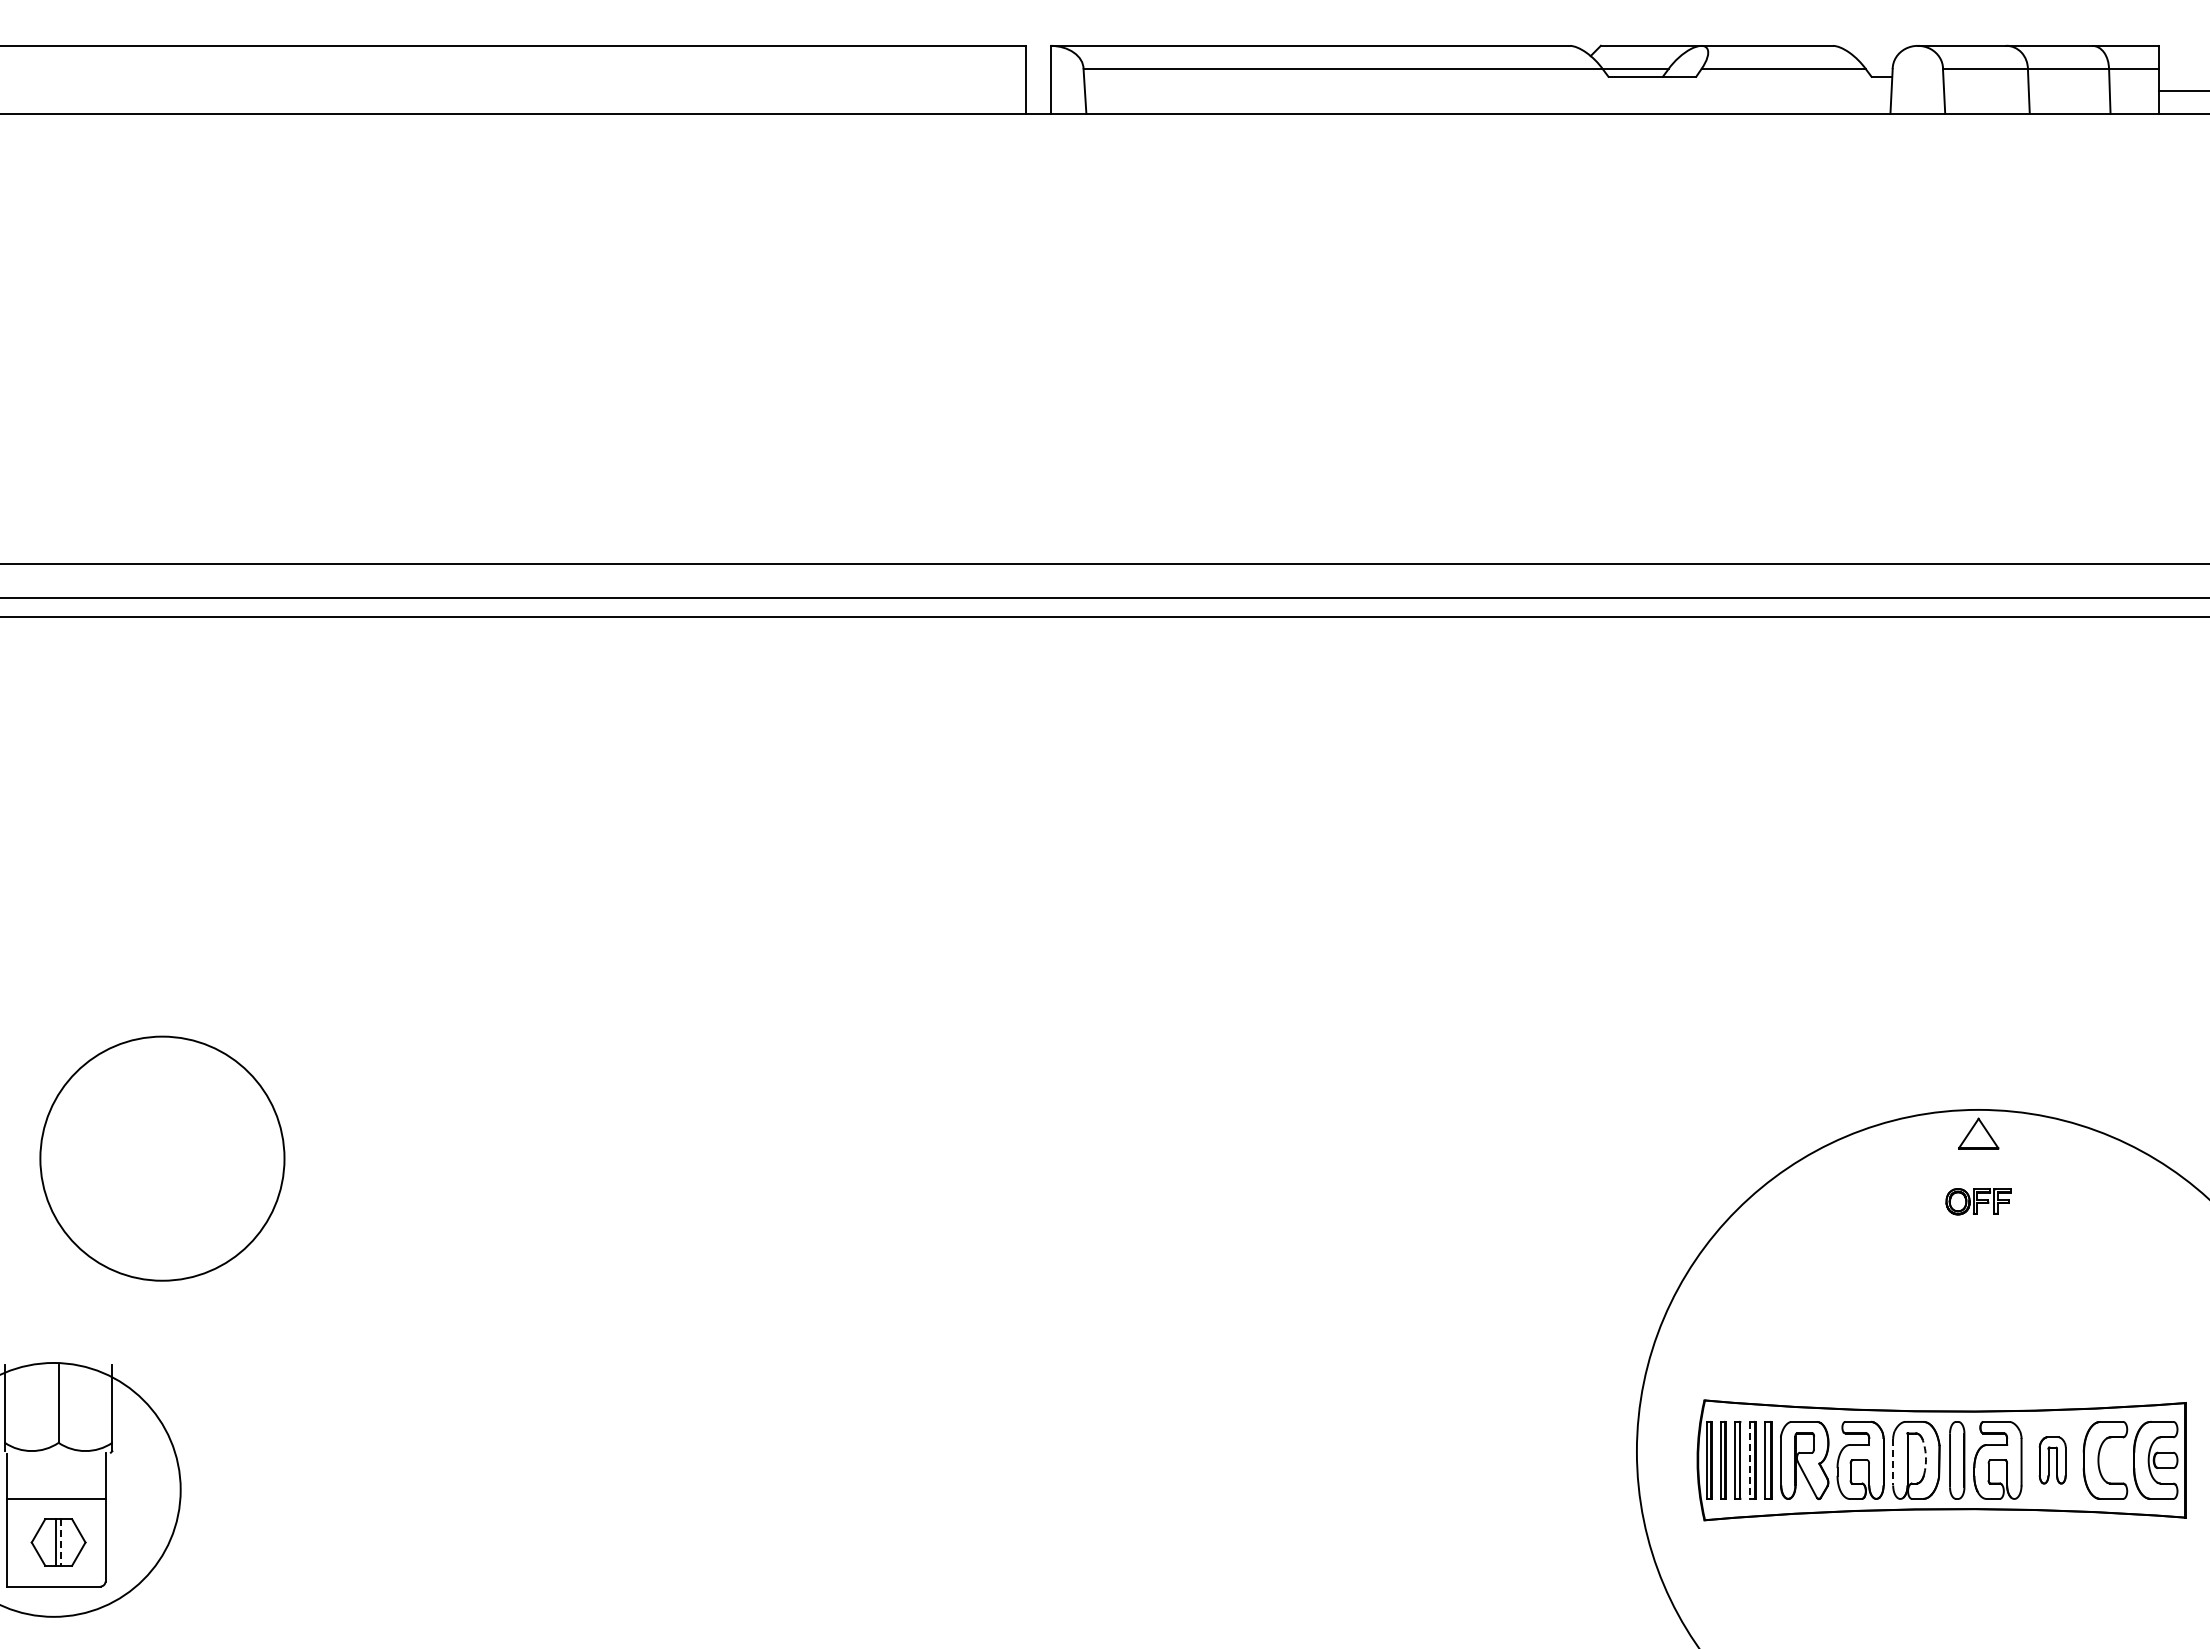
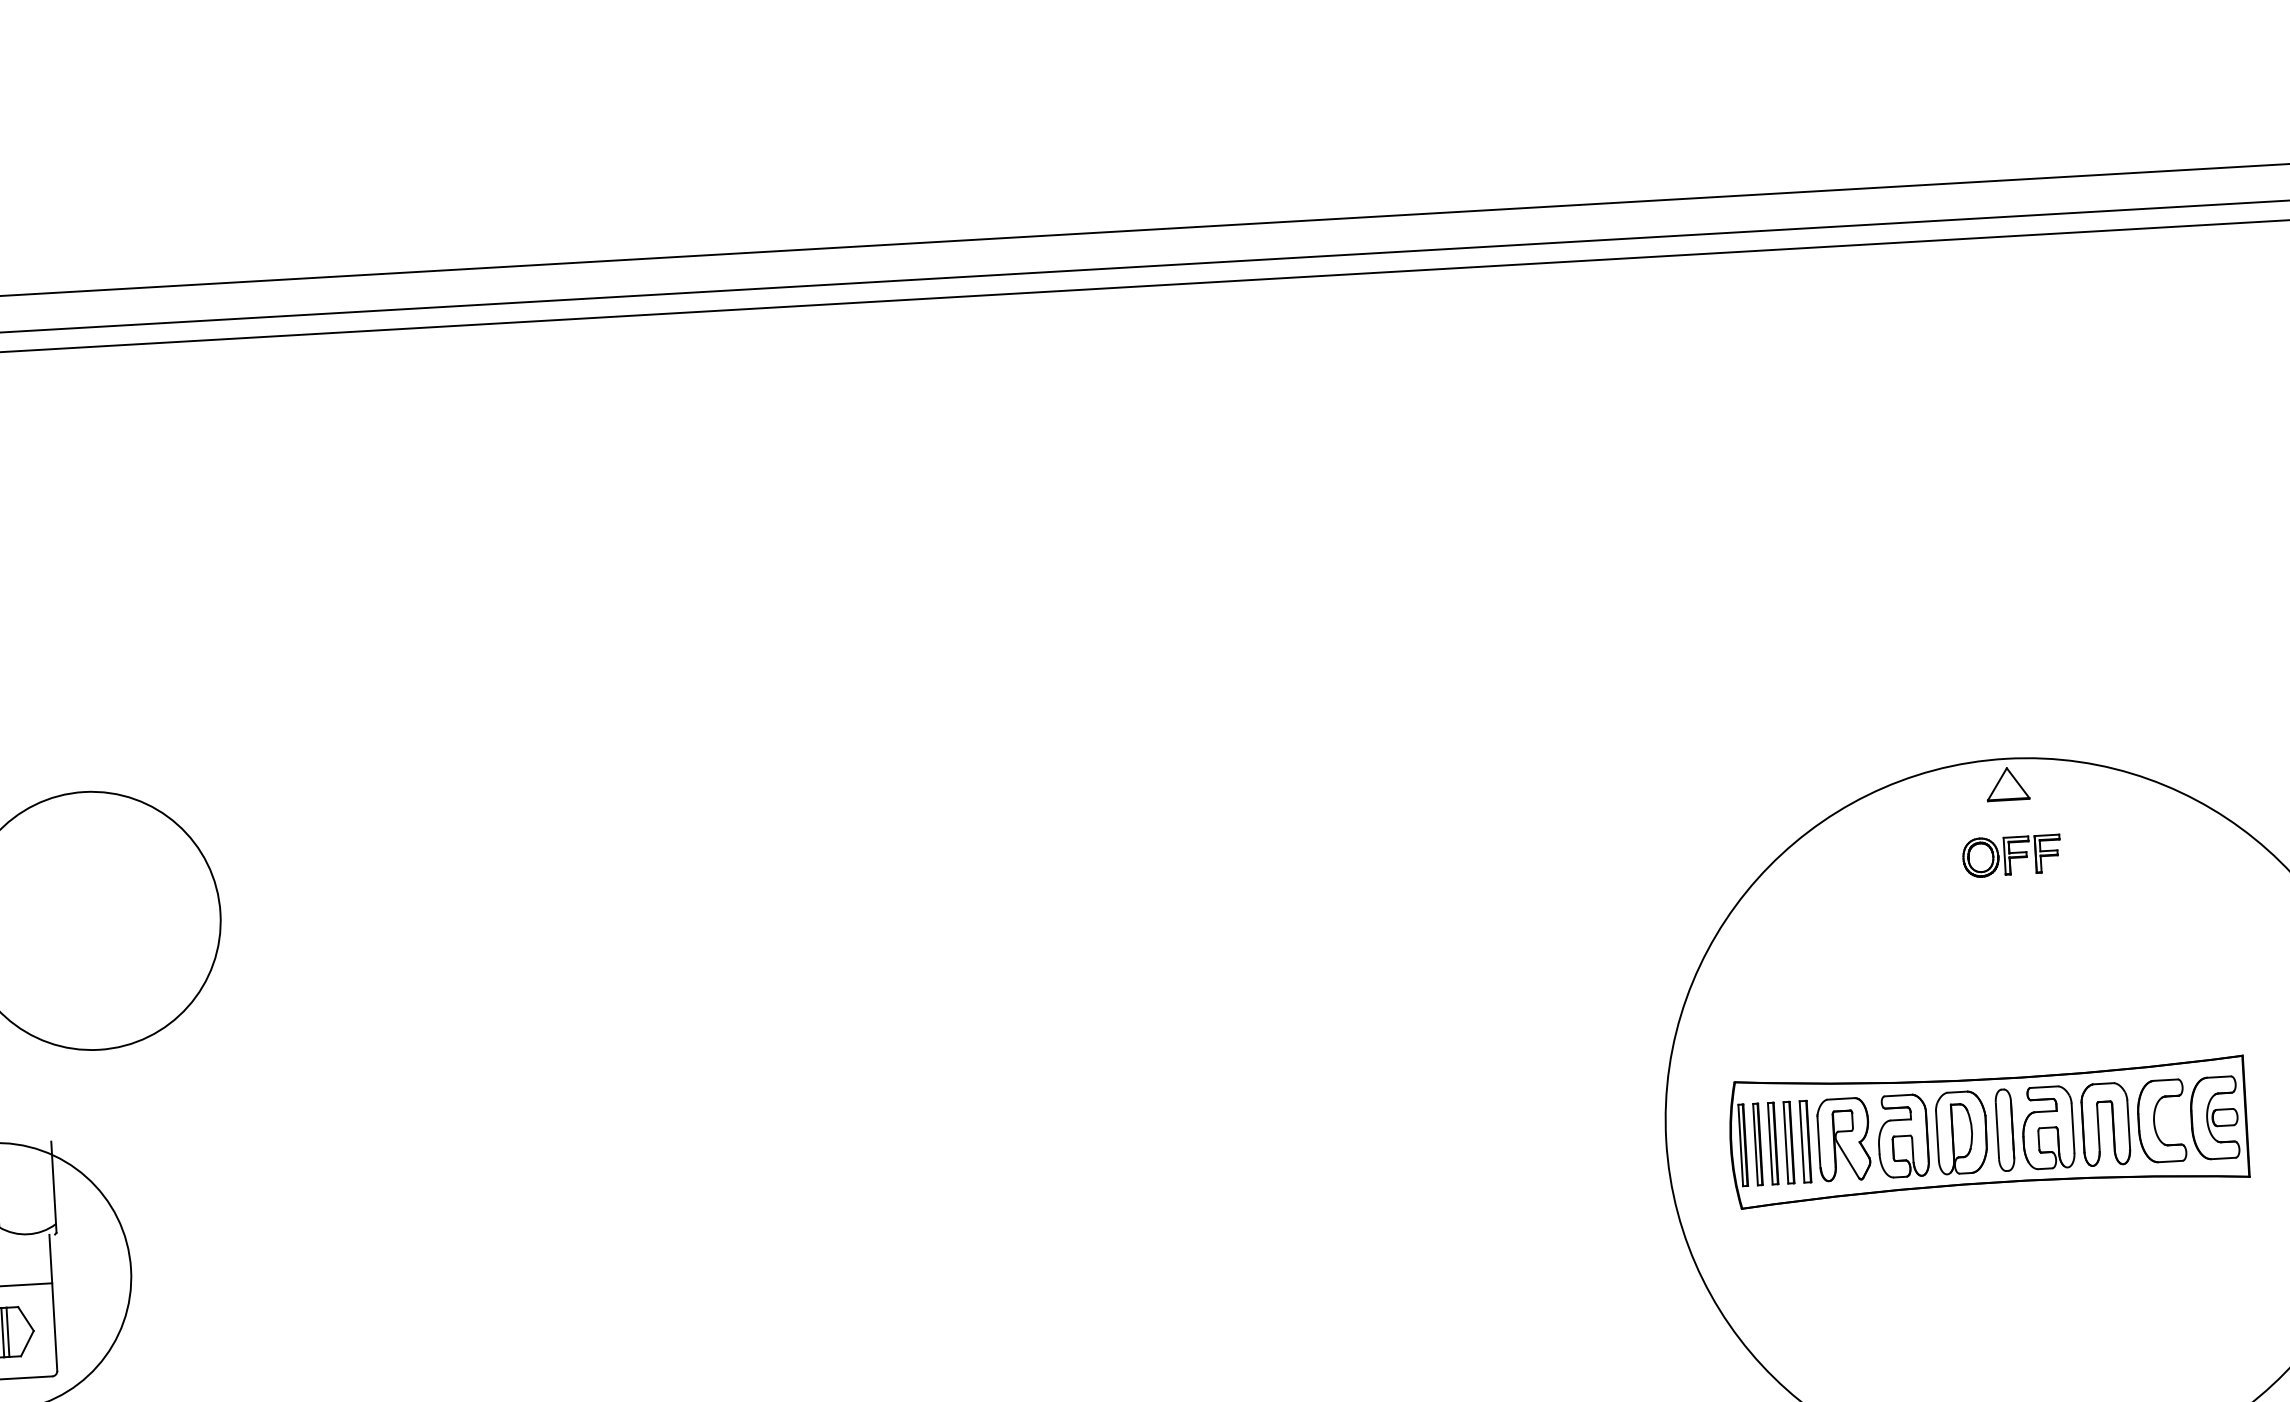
part: (1978, 1201) -> (2011, 855), size x1.43
arc: (1925, 1457) -> (1971, 1129), dashed -> solid
line: (1749, 1460) -> (1785, 1142), dashed -> solid
part: (2052, 1460) -> (2105, 1124), size x1.67
line: (1893, 1462) -> (1937, 1136), dashed -> solid
line: (61, 1543) -> (8, 1333), dashed -> solid

